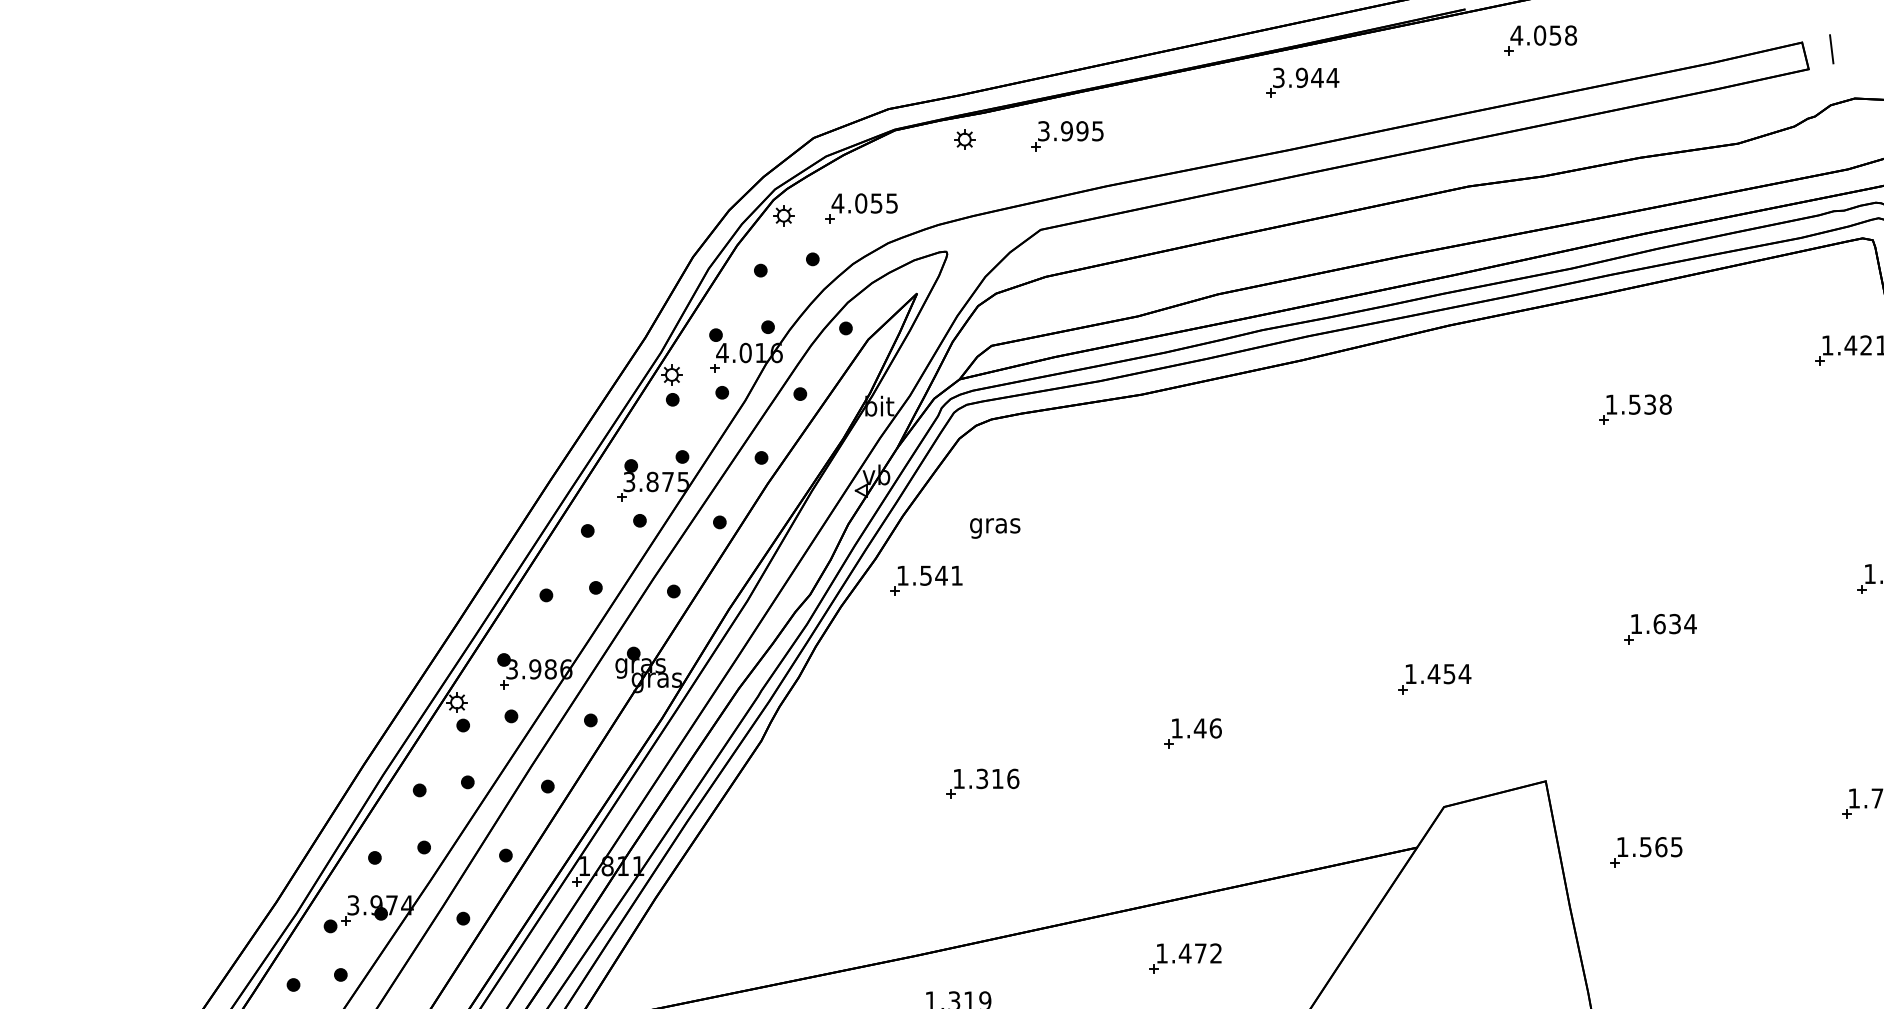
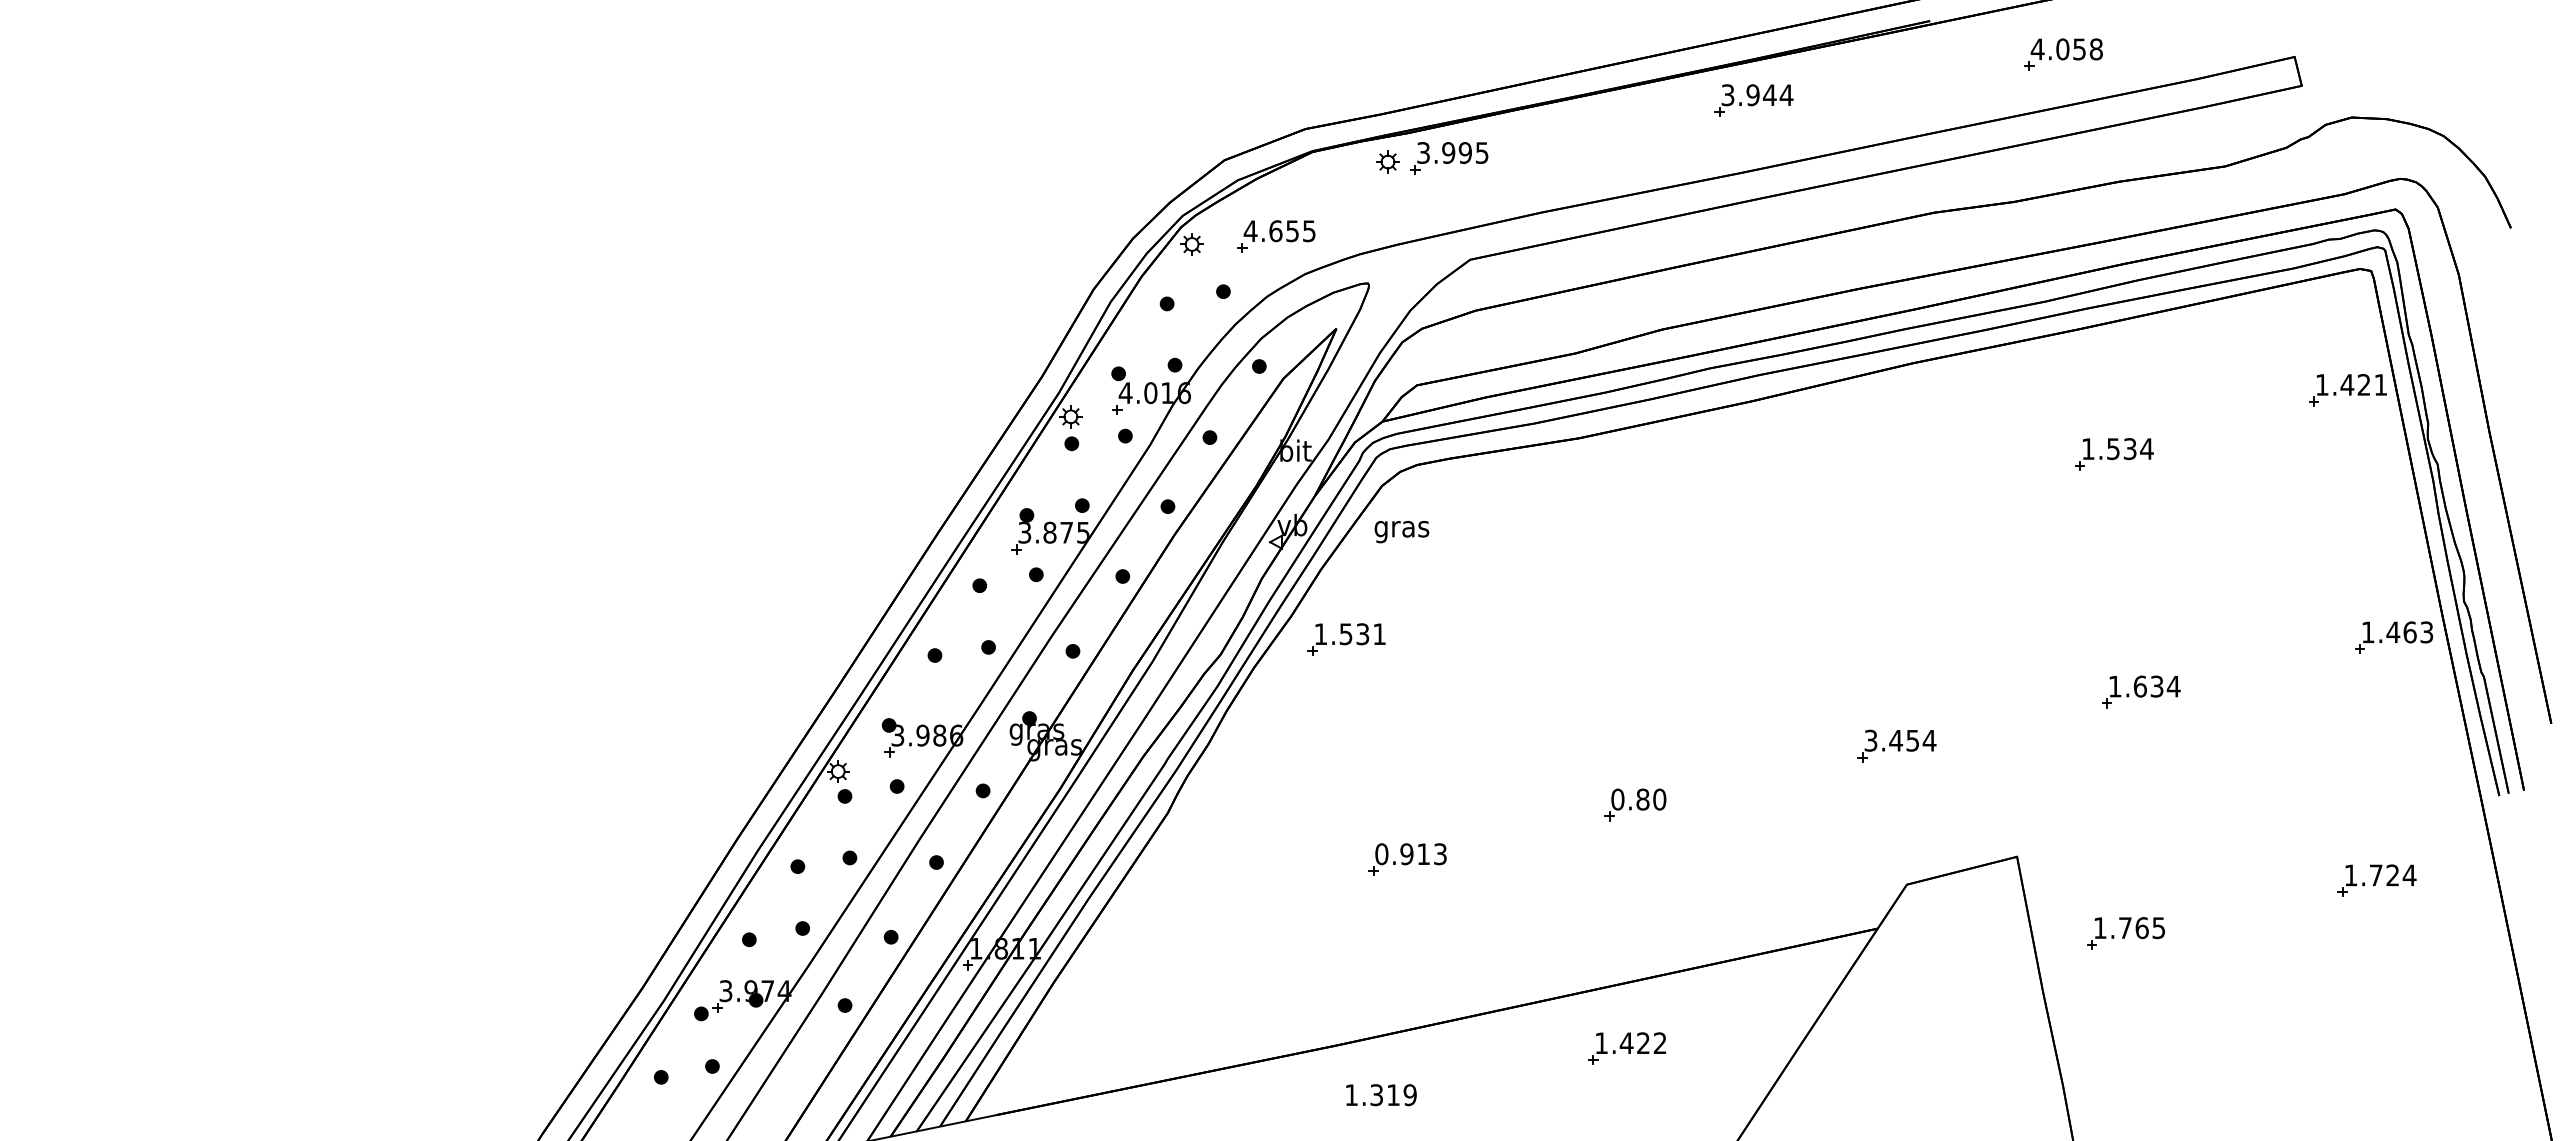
part: (1540, 40) -> (2063, 54), moved
line: (1831, 49) -> (2326, 64), removed
part: (1067, 136) -> (1449, 158), moved
text: (860, 202) -> (1275, 230), 4.055 -> 4.655
text: (1665, 405) -> (2146, 449), 1.538 -> 1.534
text: (994, 528) -> (1401, 532), moved
text: (941, 575) -> (1362, 634), 1.541 -> 1.531
text: (1410, 673) -> (1870, 740), 1.454 -> 3.454
text: (1196, 728) -> (1638, 799), 1.46 -> 0.80
text: (986, 779) -> (1411, 854), 1.316 -> 0.913
text: (1645, 847) -> (2125, 928), 1.565 -> 1.765
text: (1200, 952) -> (1643, 1042), 1.472 -> 1.422

